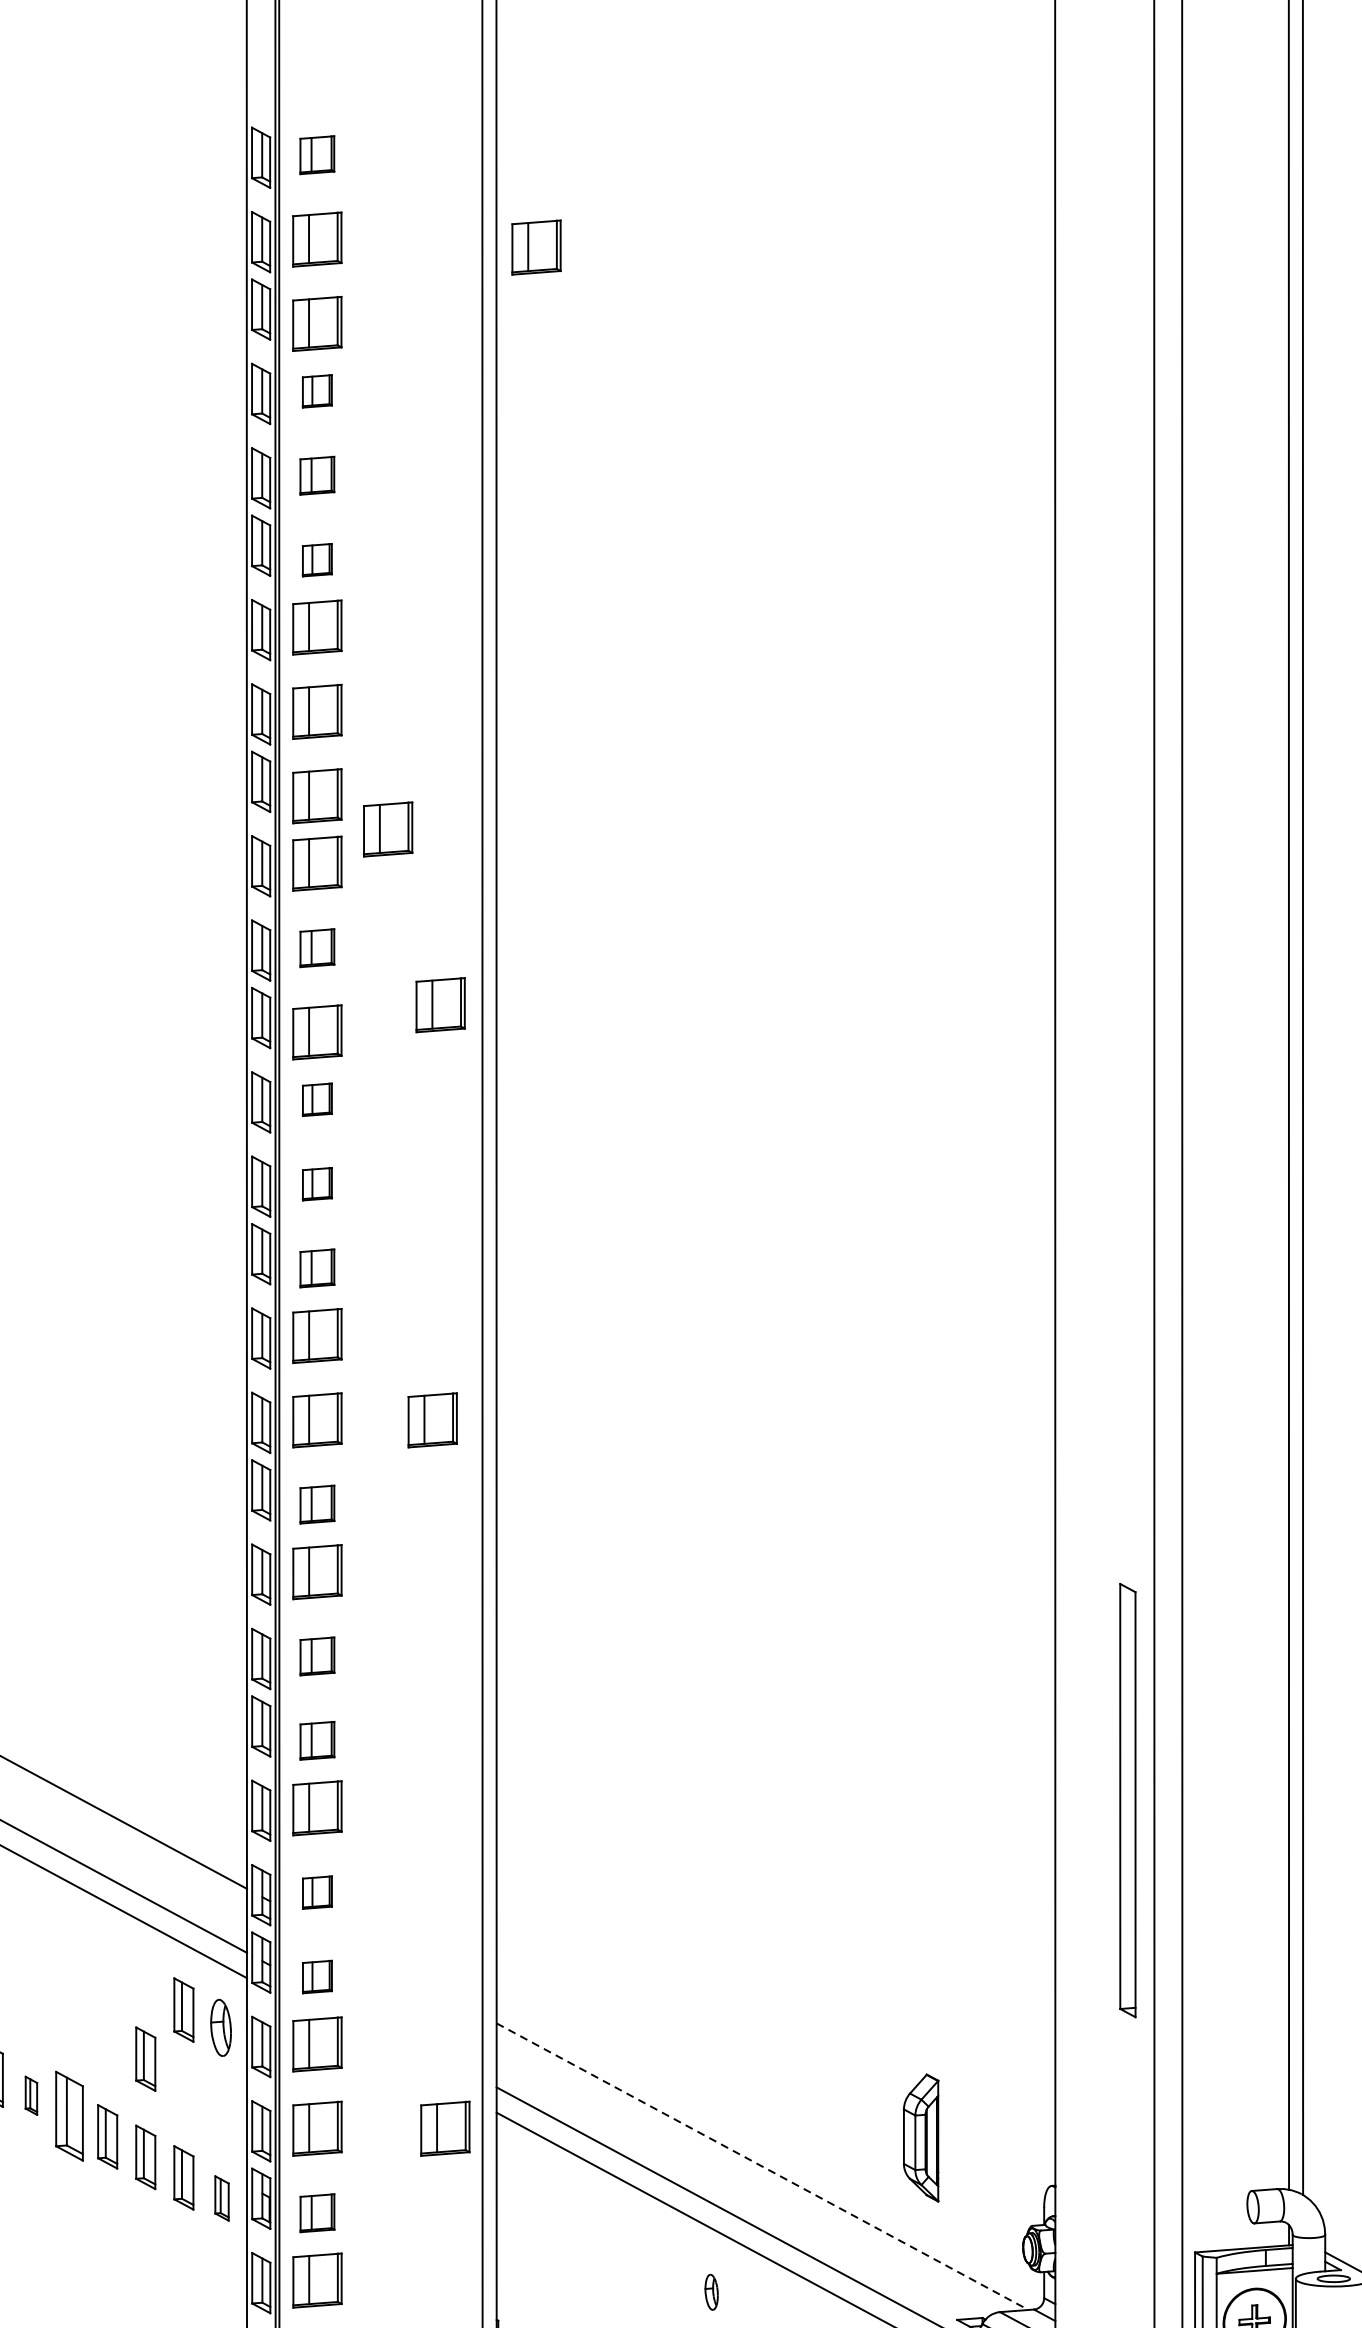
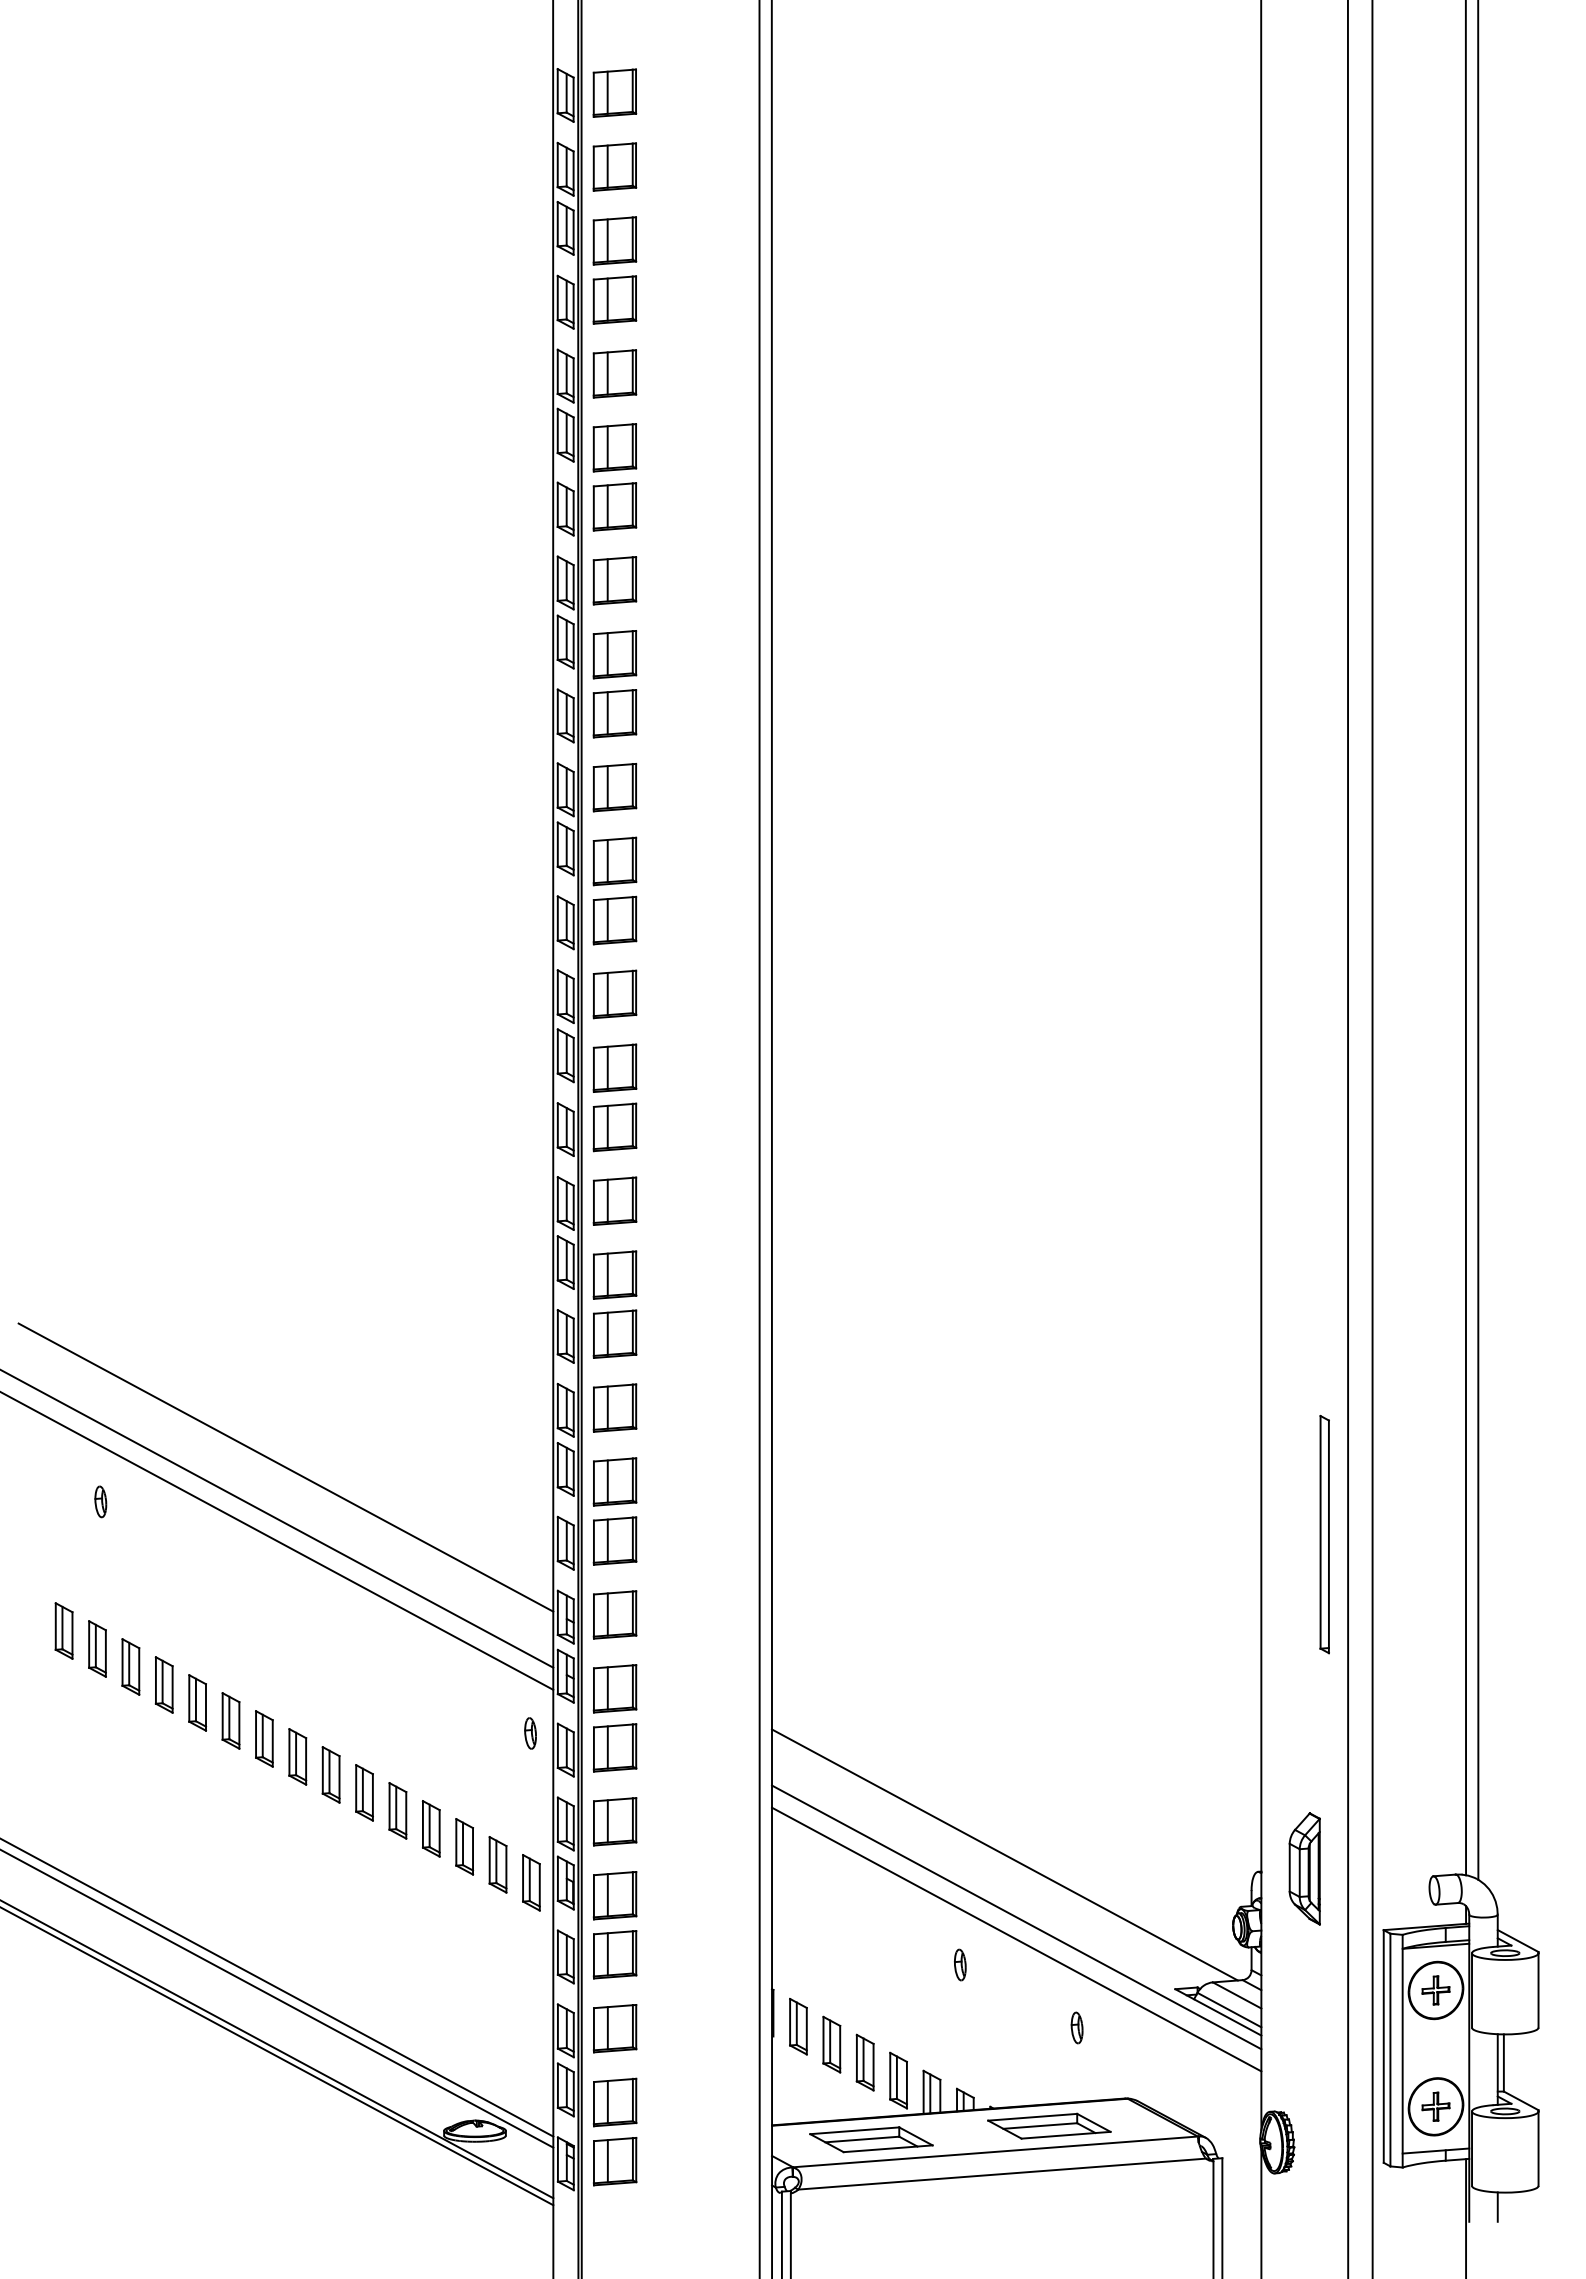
part: (316, 154) -> (614, 92), size x1.43
part: (536, 246) -> (806, 173), removed
part: (316, 390) -> (614, 299), size x1.67
part: (316, 475) -> (614, 373), size x1.43
part: (316, 559) -> (614, 447), size x1.67
part: (387, 829) -> (676, 683), removed
part: (316, 947) -> (614, 787), size x1.43
part: (440, 1005) -> (722, 837), removed
part: (316, 1099) -> (614, 920), size x1.67
part: (316, 1184) -> (614, 994), size x1.67
part: (316, 1267) -> (614, 1067), size x1.43
part: (432, 1419) -> (715, 1200), removed
part: (316, 1503) -> (614, 1274), size x1.43
part: (316, 1655) -> (614, 1407), size x1.43
part: (316, 1740) -> (614, 1481), size x1.43
part: (1127, 1800) -> (1324, 1534), size x0.62
part: (316, 1892) -> (614, 1614), size x1.67
part: (316, 1976) -> (614, 1688), size x1.67
part: (183, 2009) -> (497, 1717), removed
part: (220, 2027) -> (530, 1733), size x0.62
part: (145, 2058) -> (464, 1760), removed
part: (31, 2095) -> (364, 1792), size x1.67
part: (69, 2115) -> (397, 1810), size x0.71
part: (444, 2128) -> (726, 1821), removed
part: (920, 2137) -> (1304, 1868), moved
line: (762, 2166) -> (1004, 1854), dashed -> solid
part: (222, 2198) -> (531, 1882), size x1.43
part: (316, 2212) -> (614, 1895), size x1.43

